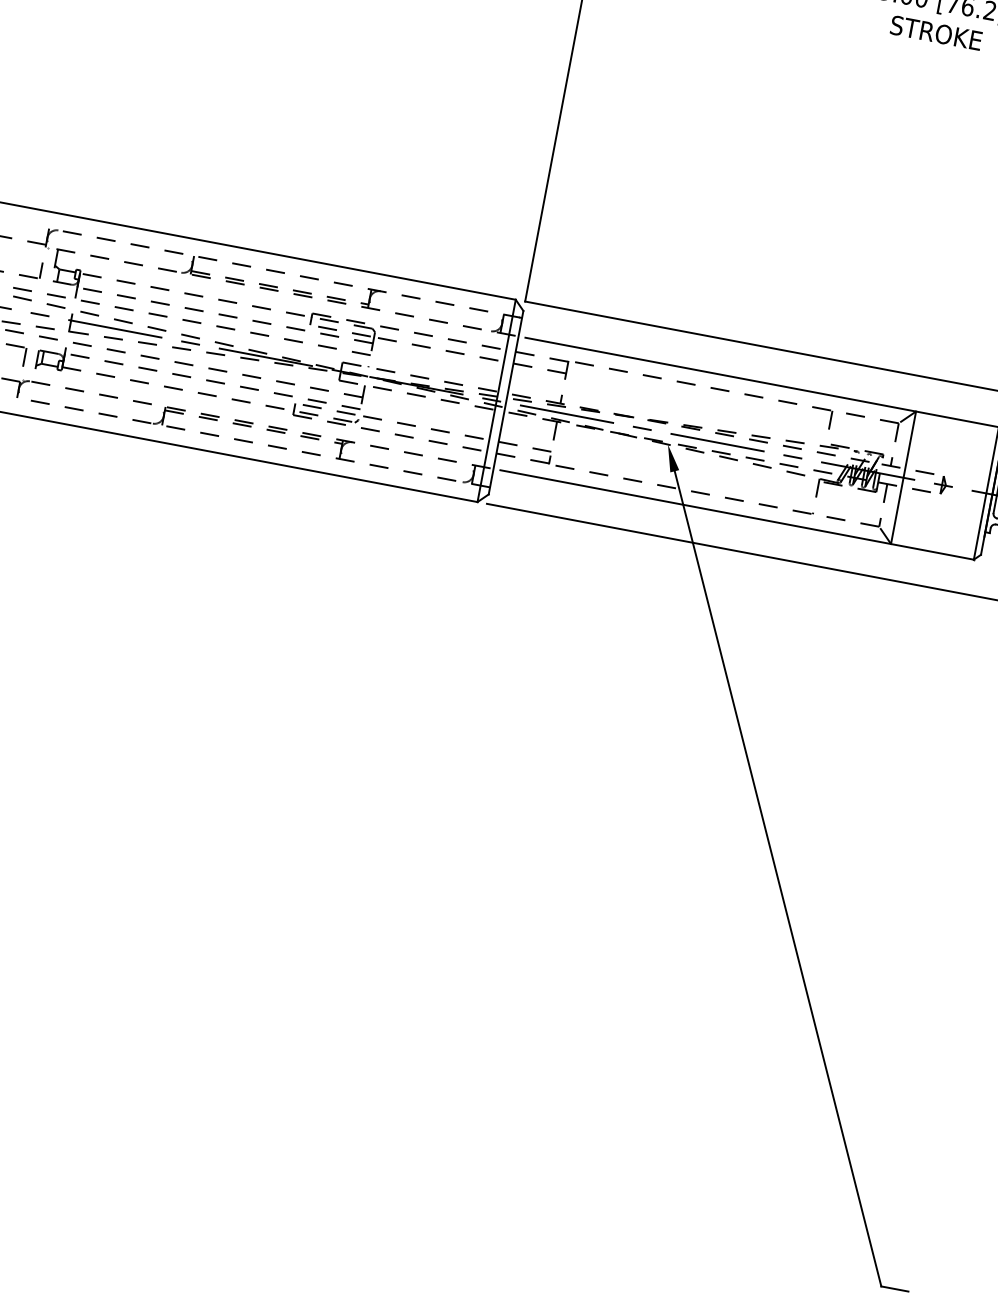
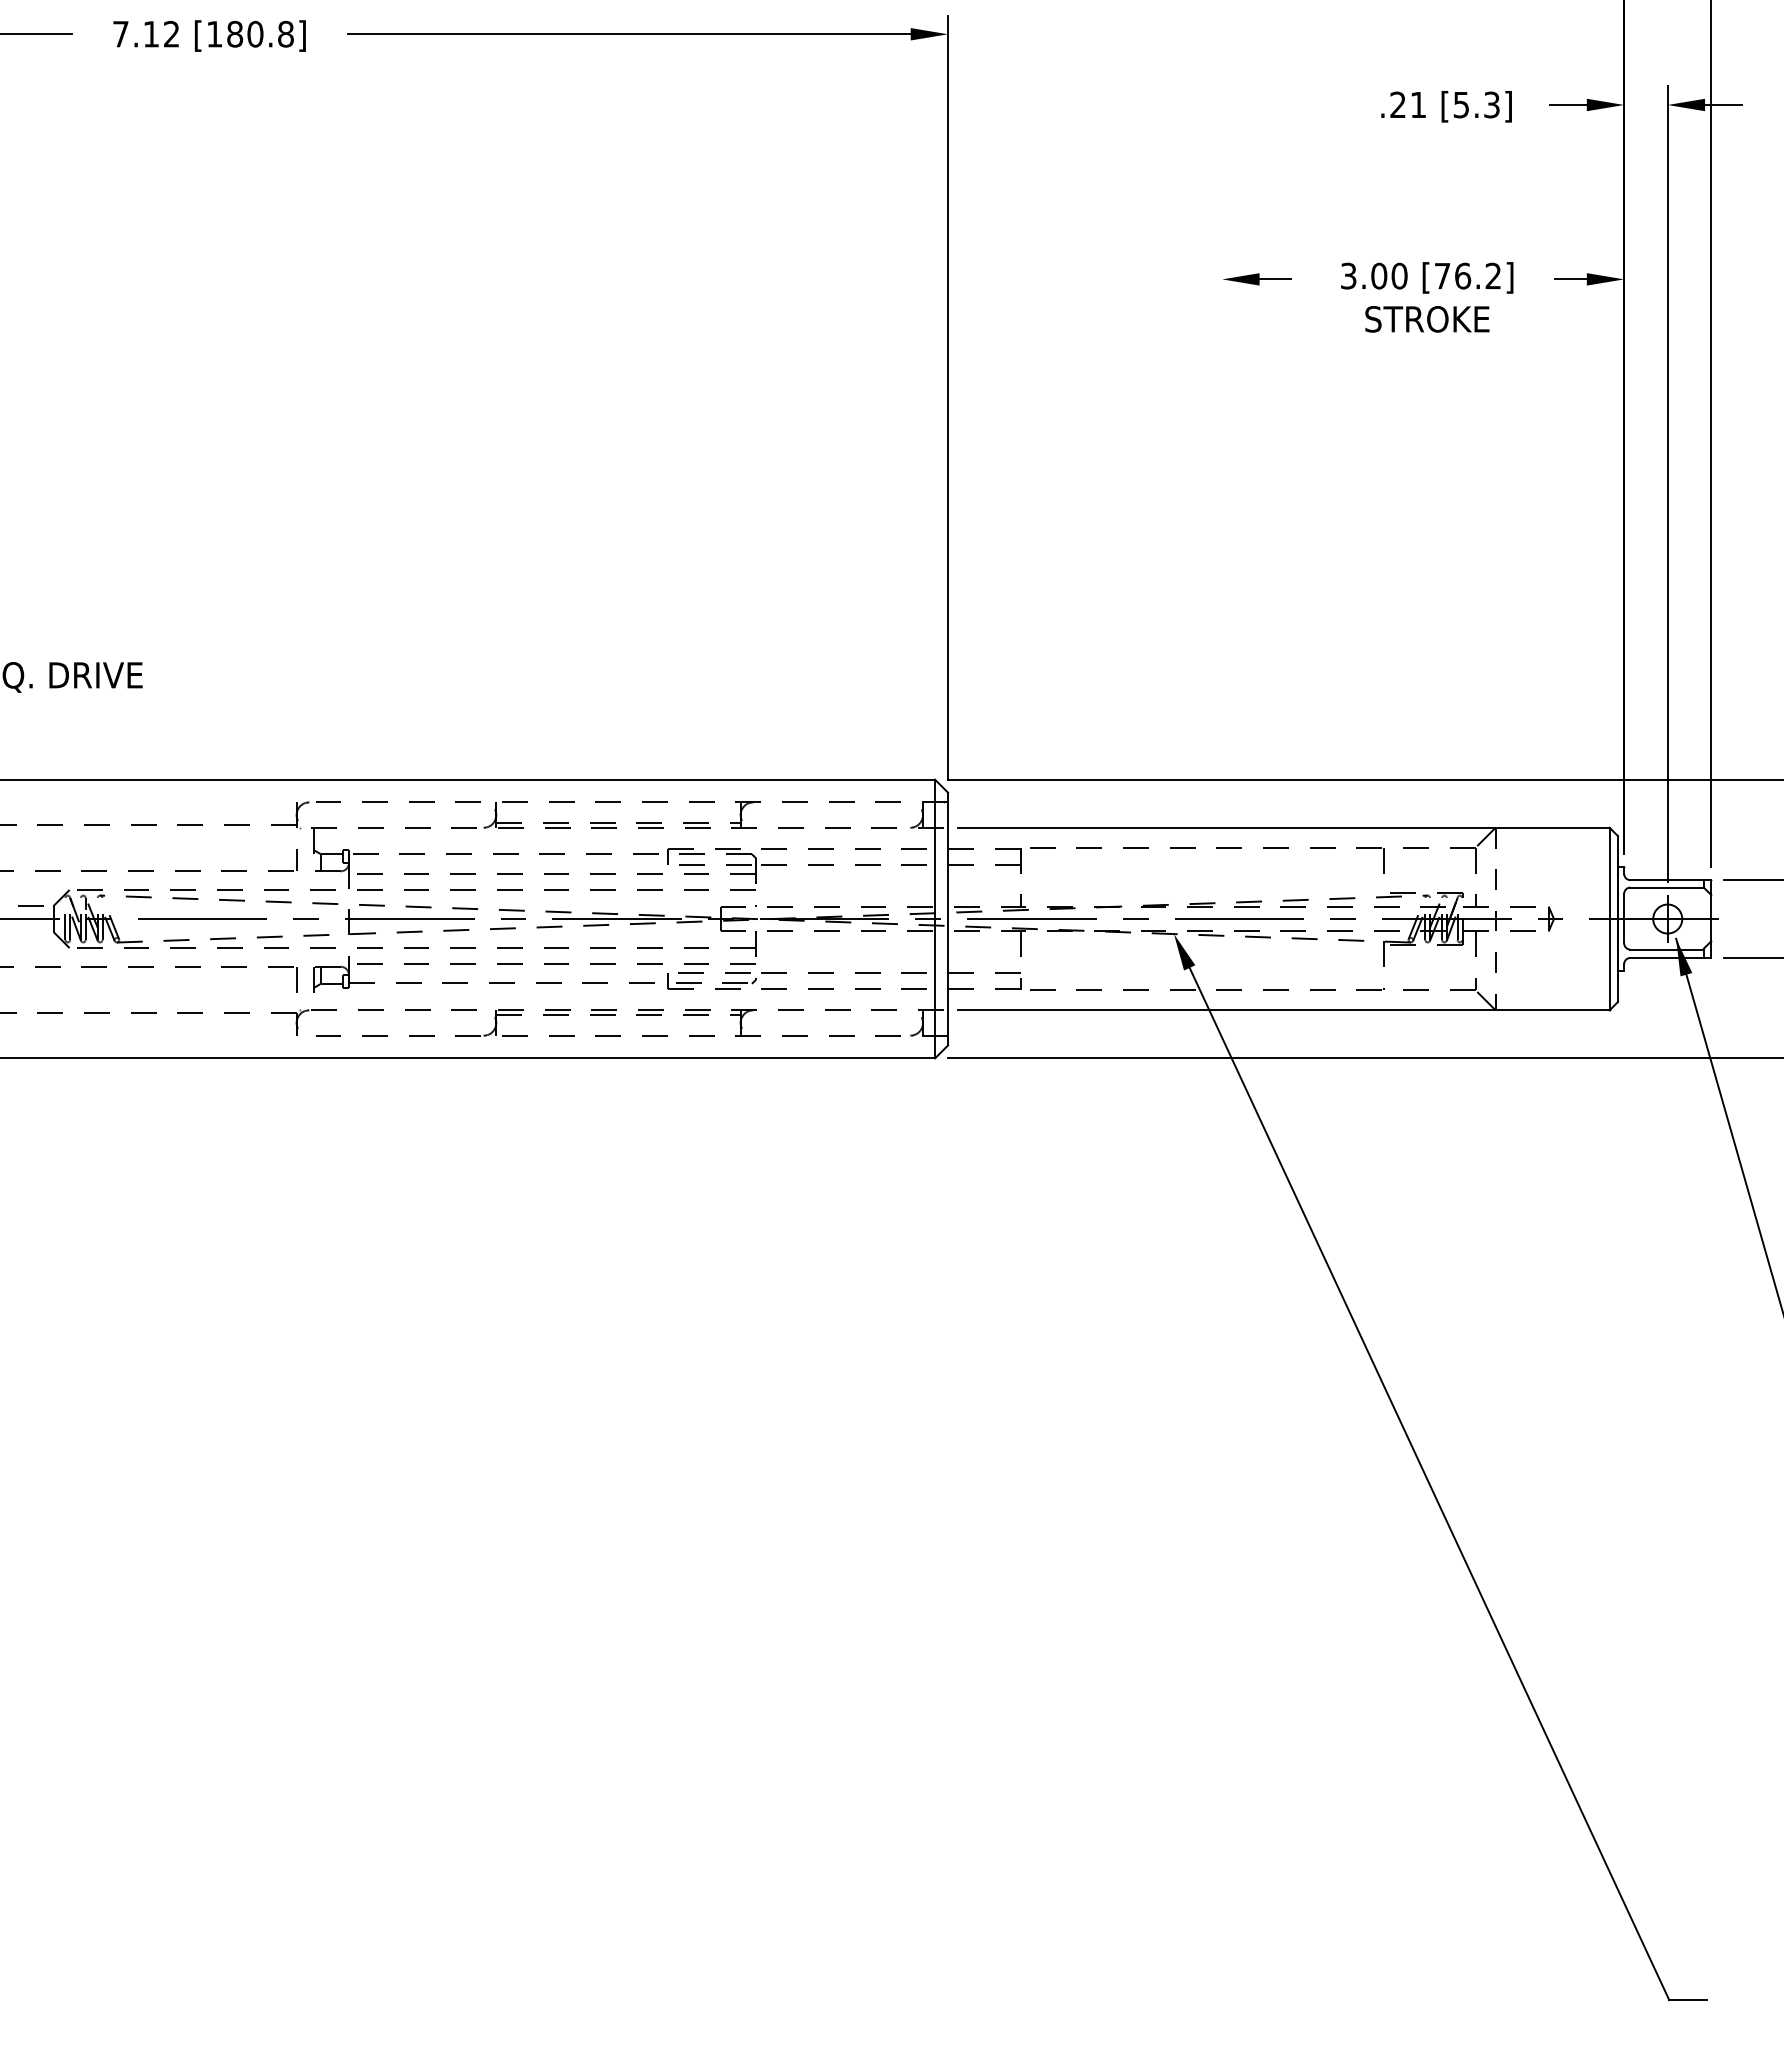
line: (903, 478) -> (1495, 919), solid -> dashed

